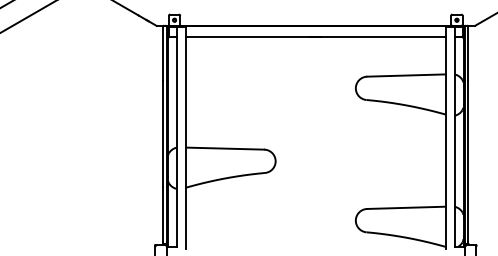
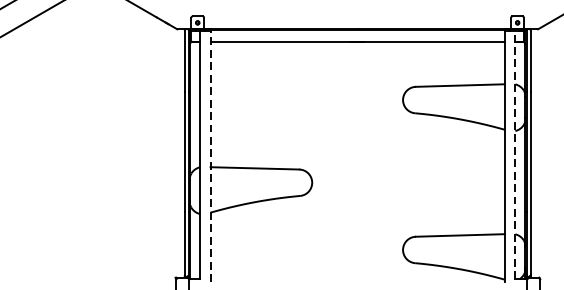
line: (454, 136) -> (514, 154), solid -> dashed
line: (185, 138) -> (210, 156), solid -> dashed

